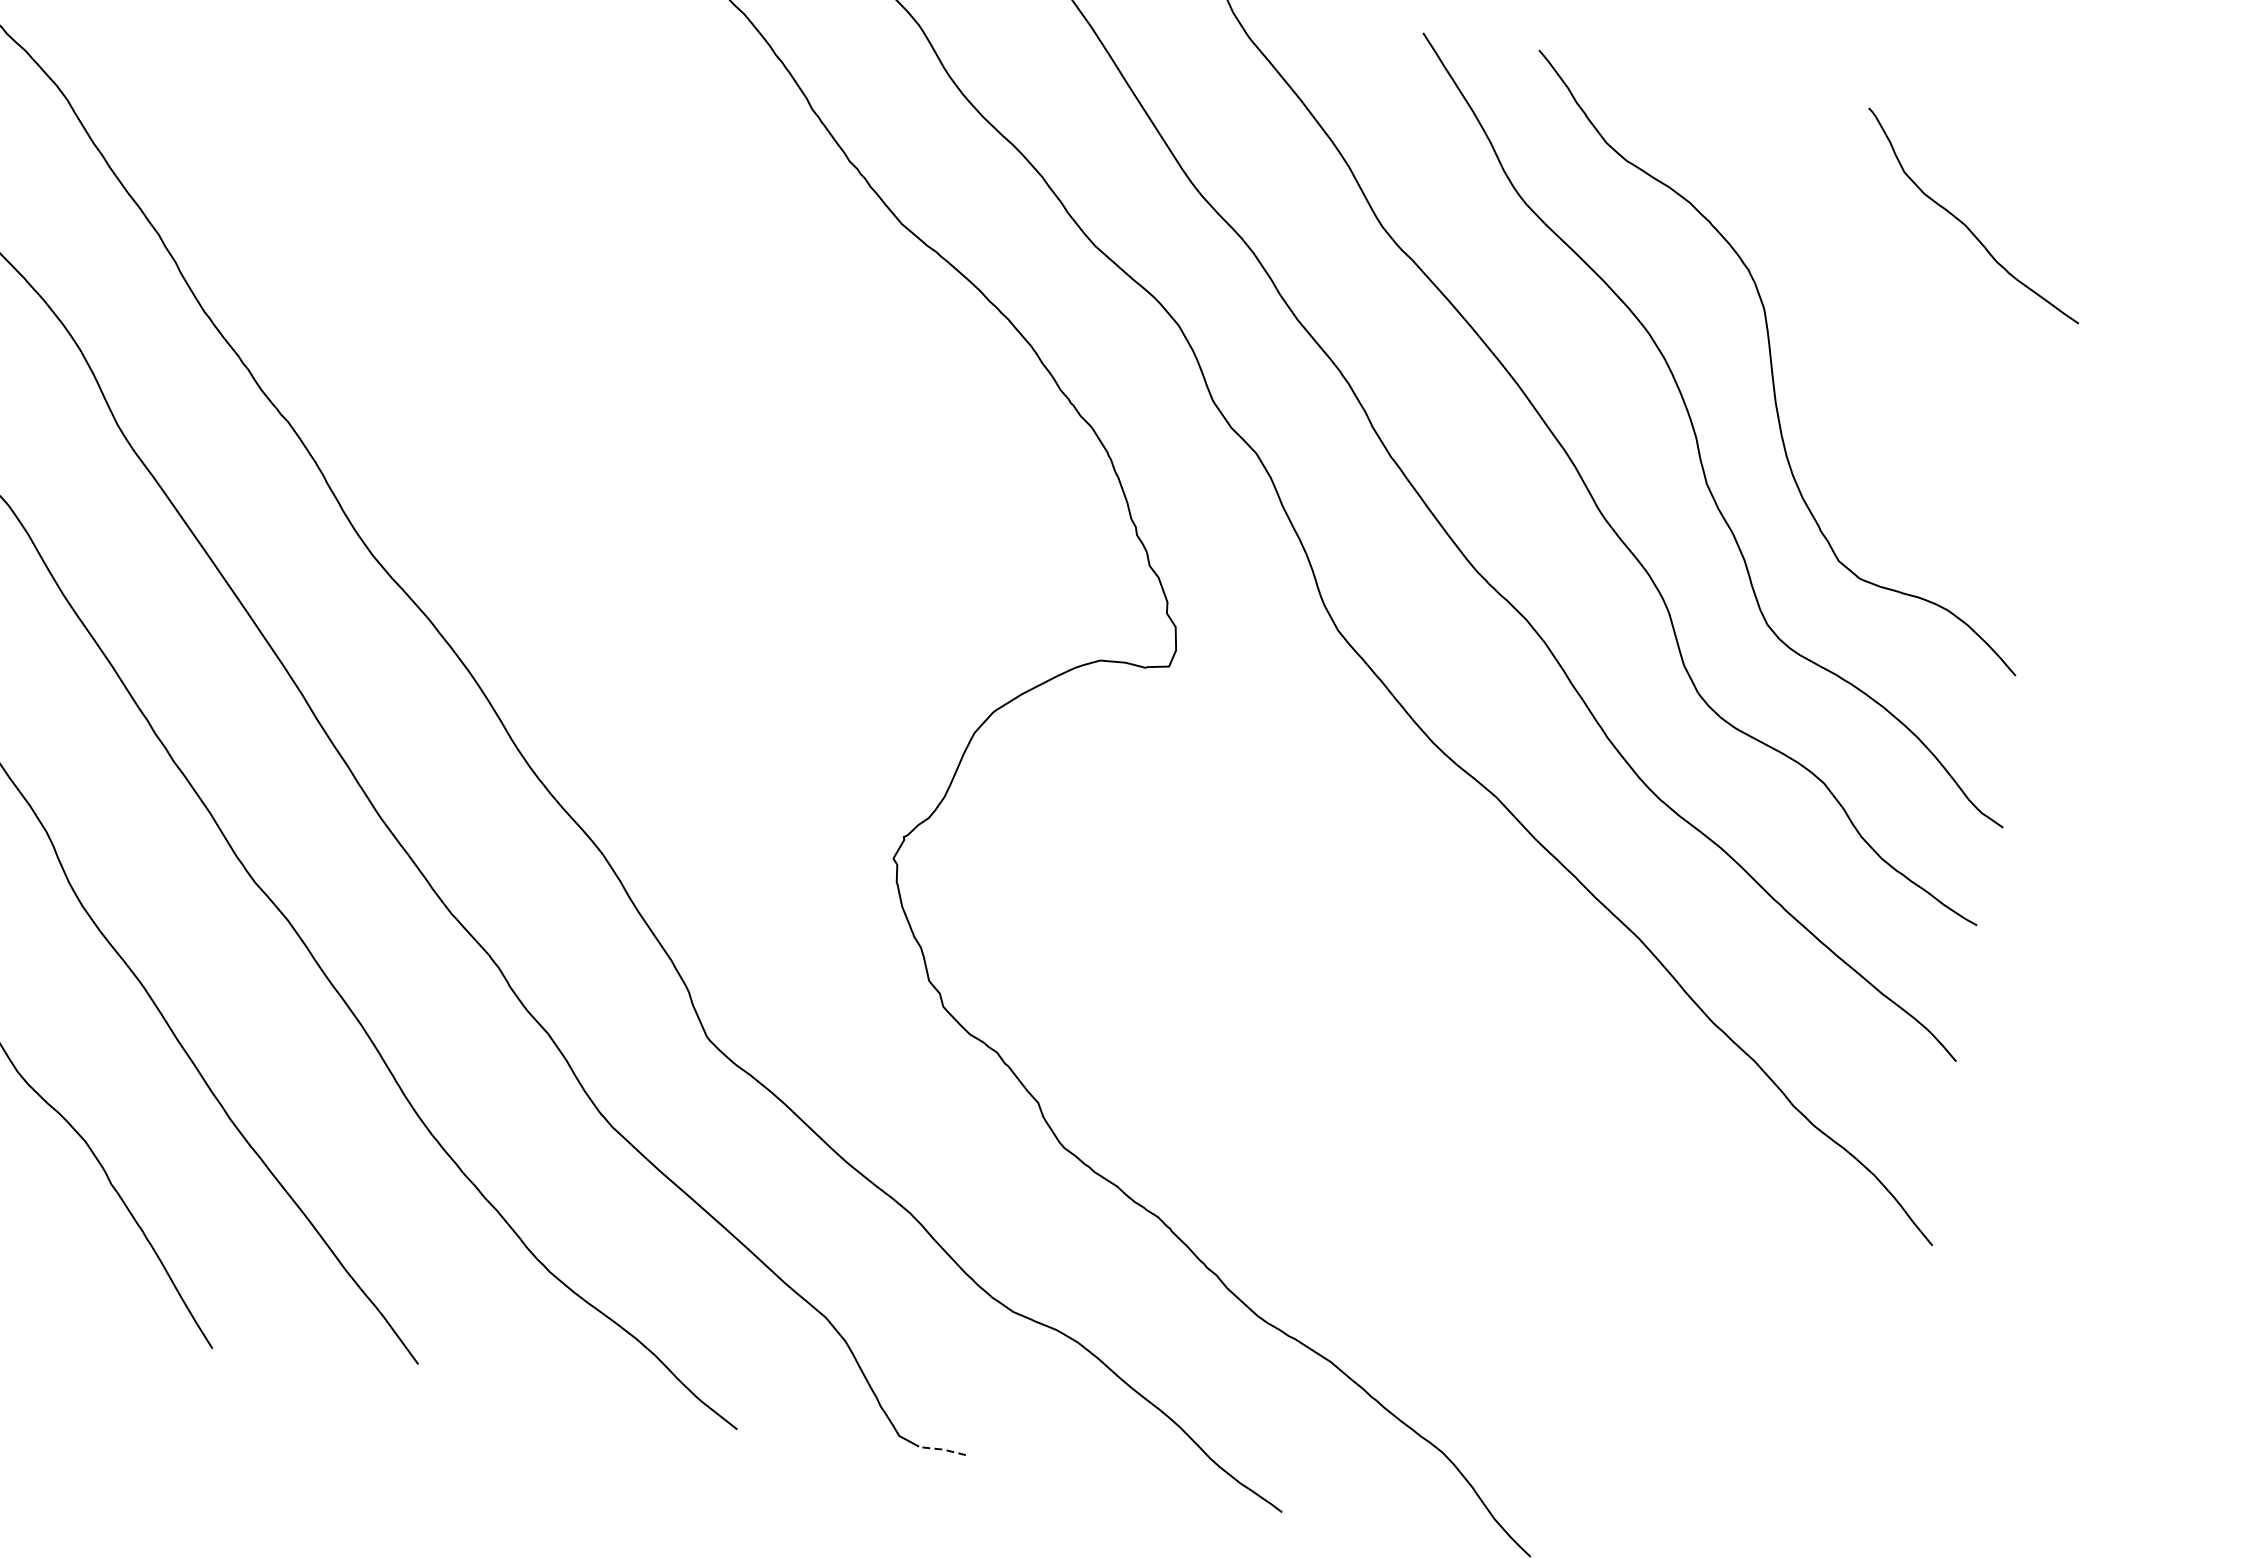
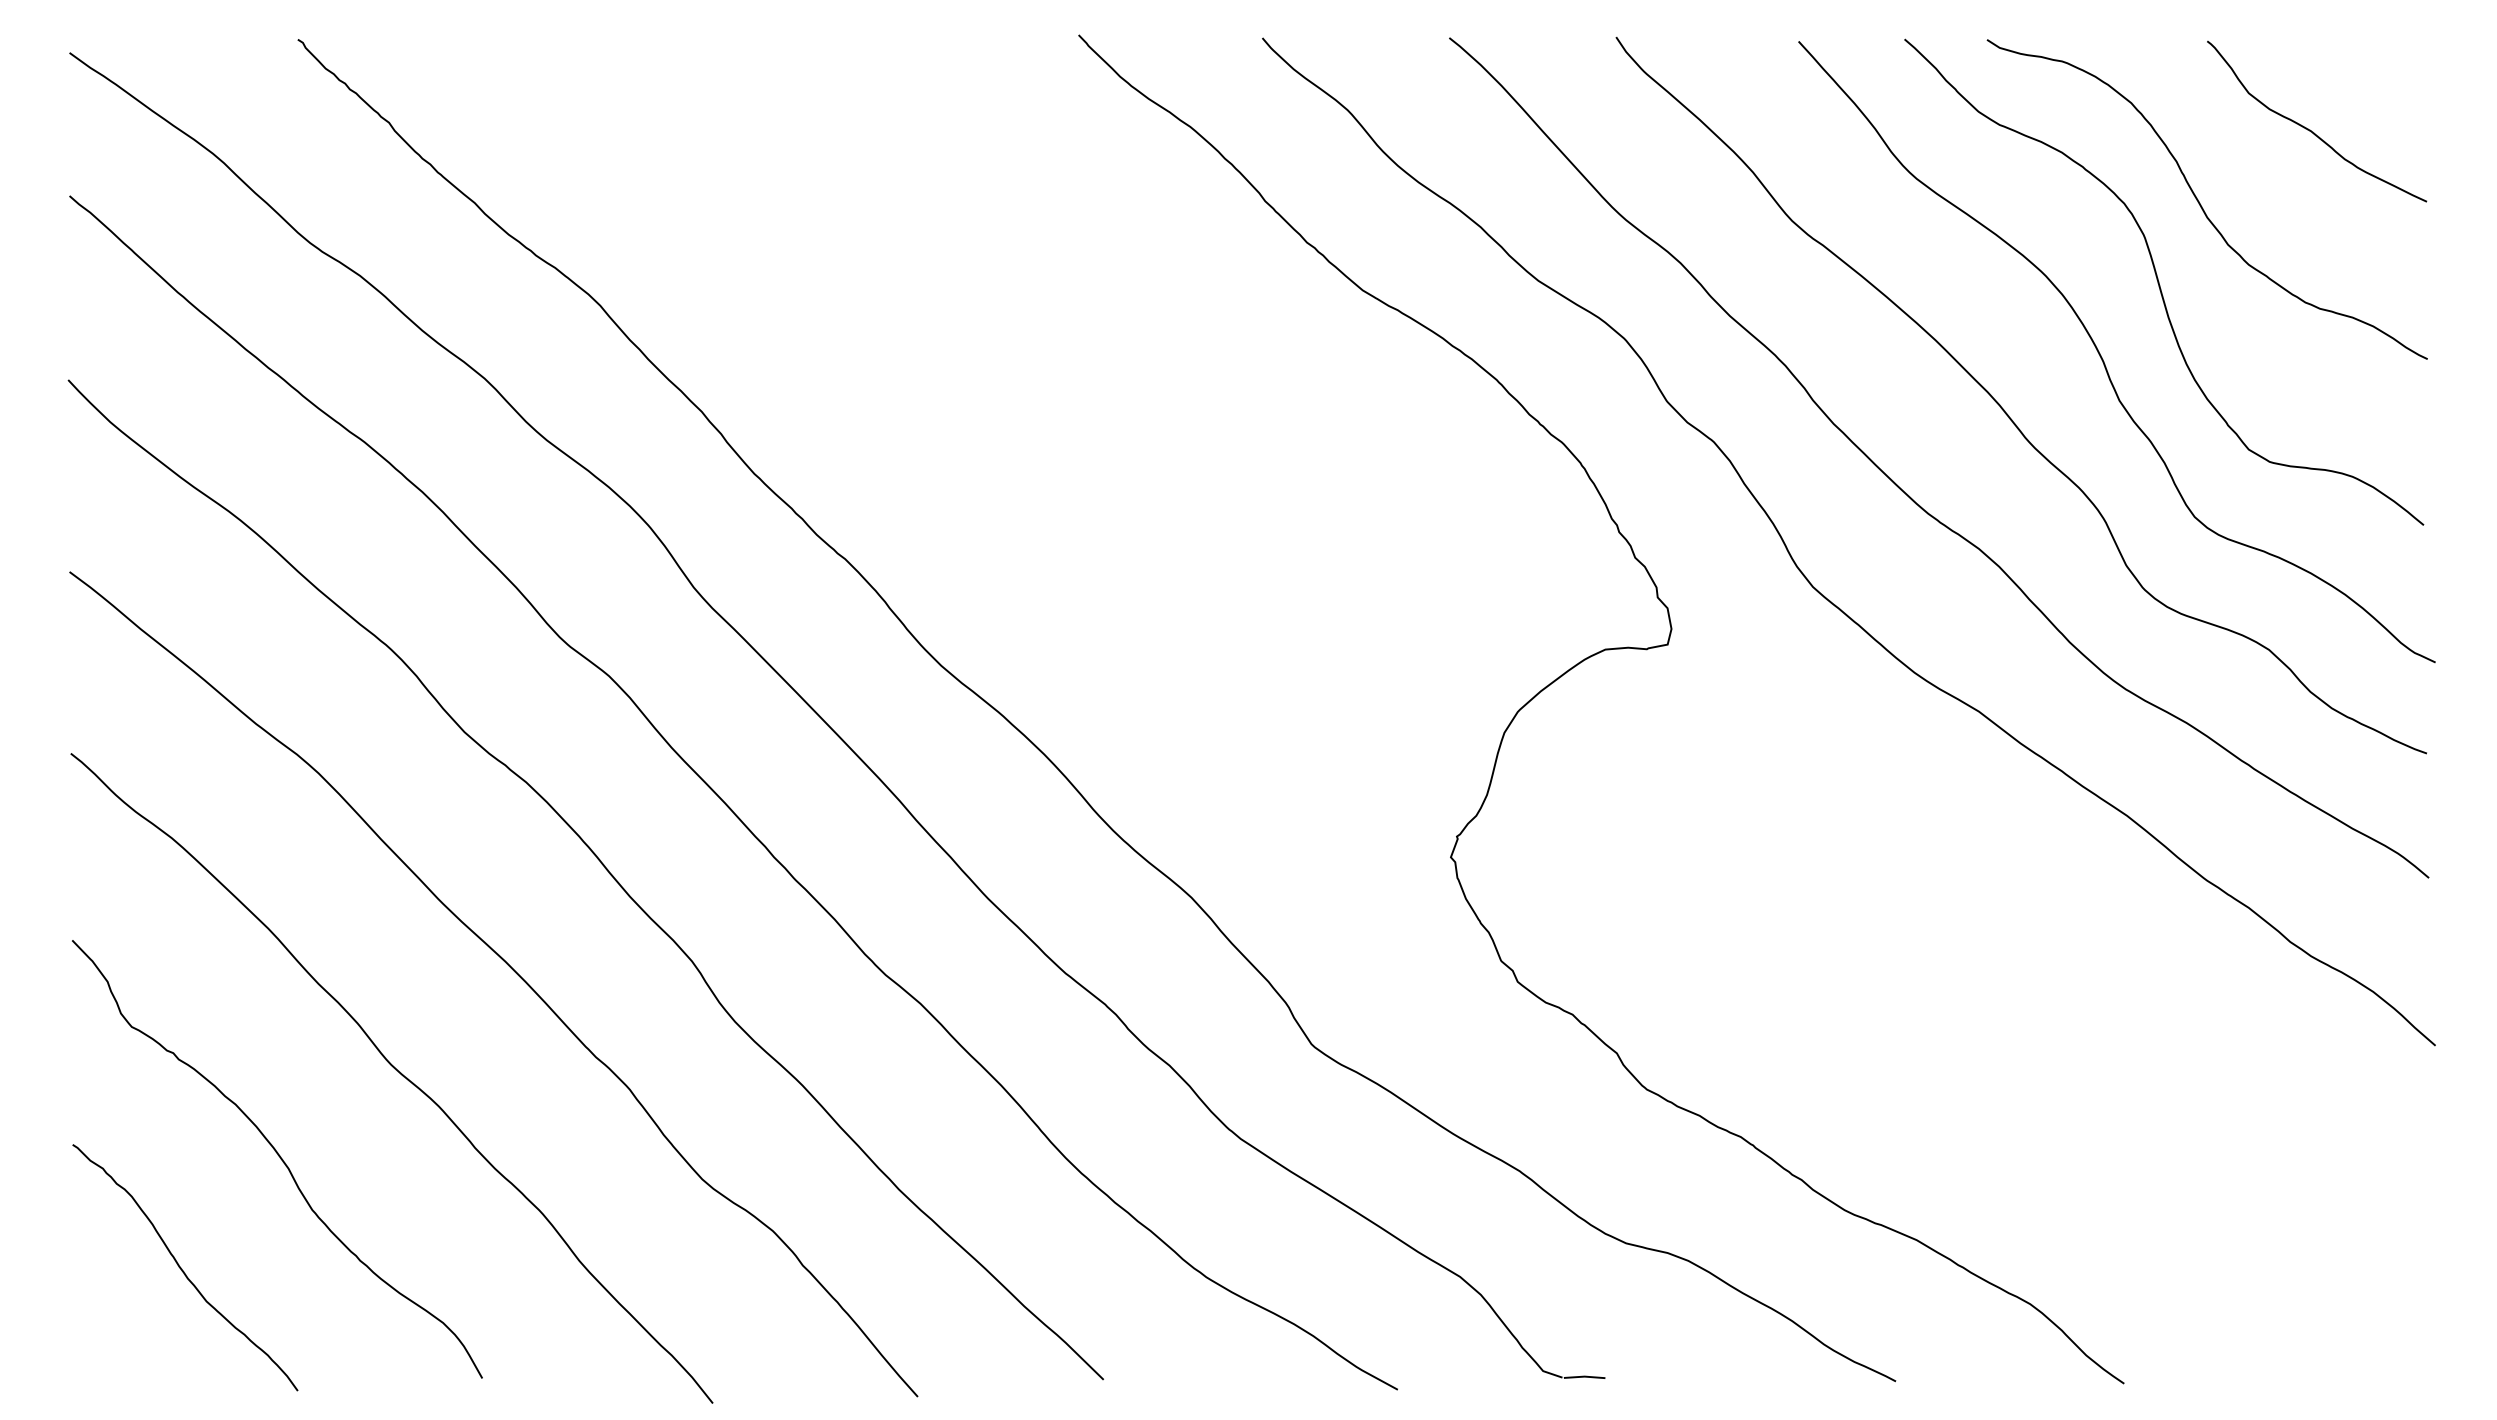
curve: (1832, 285) -> (2201, 204), added
line: (943, 1449) -> (1584, 1376), dashed -> solid

